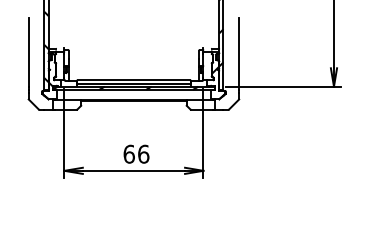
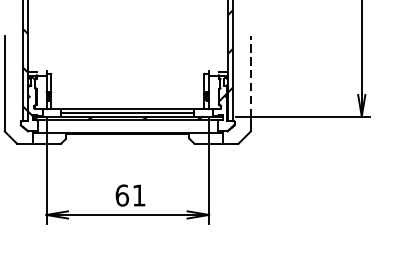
line: (239, 52) -> (251, 76), solid -> dashed
text: (143, 153) -> (138, 194), 66 -> 61

